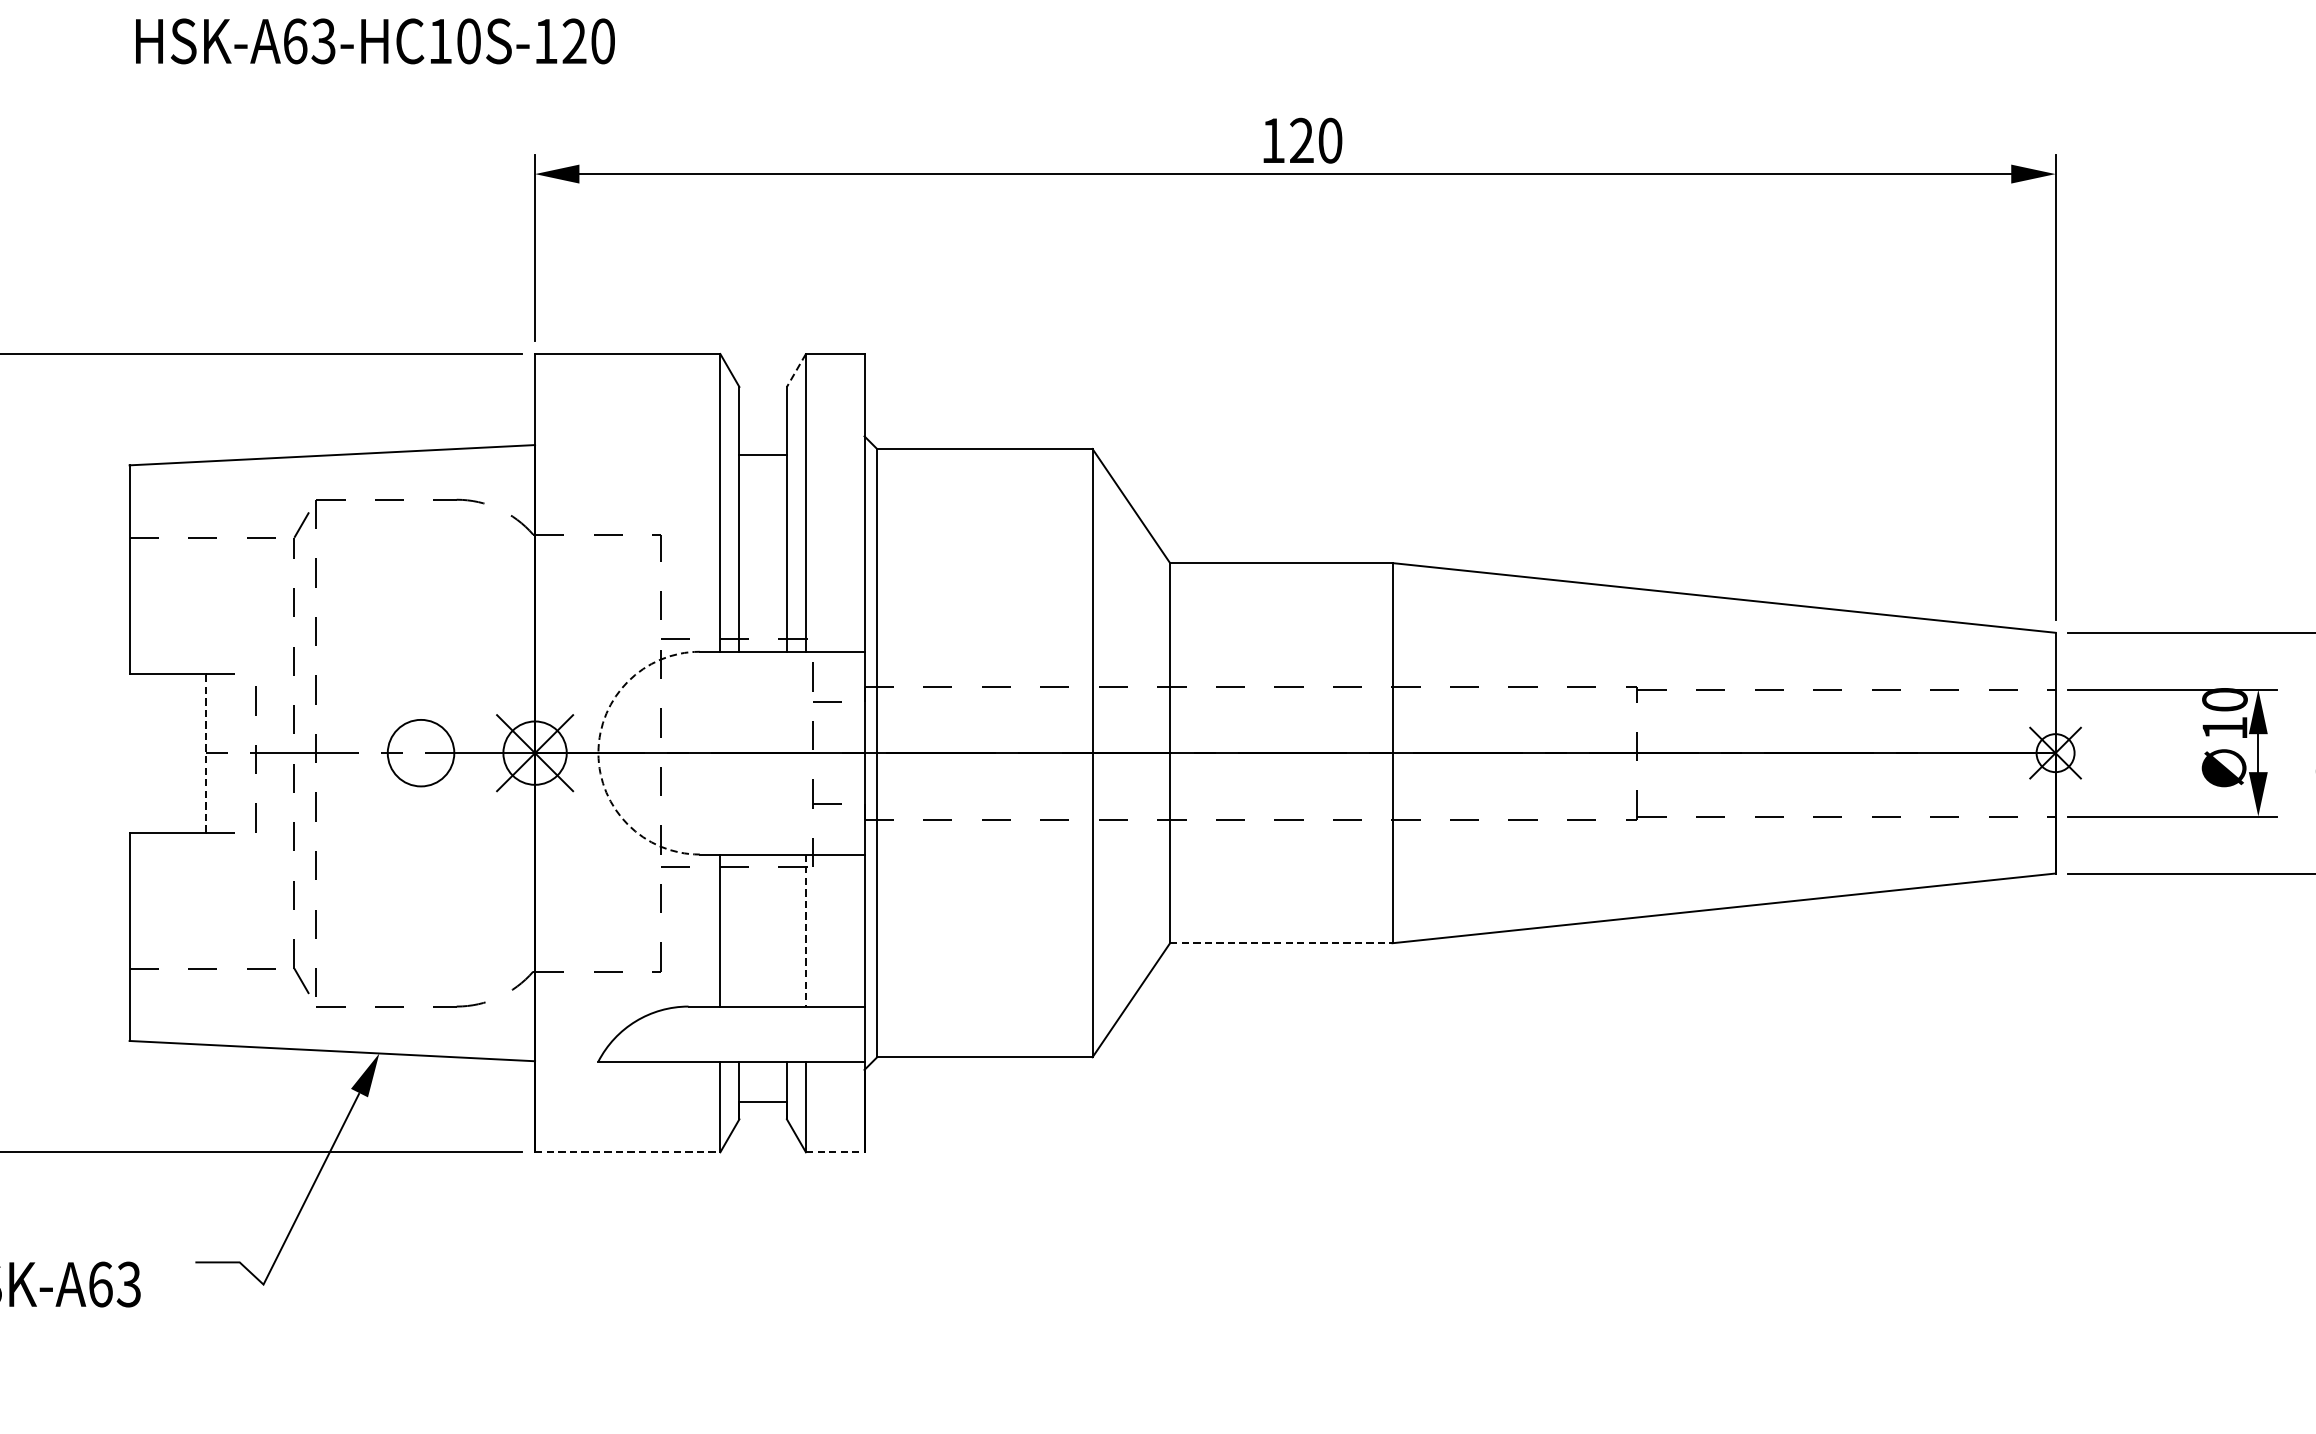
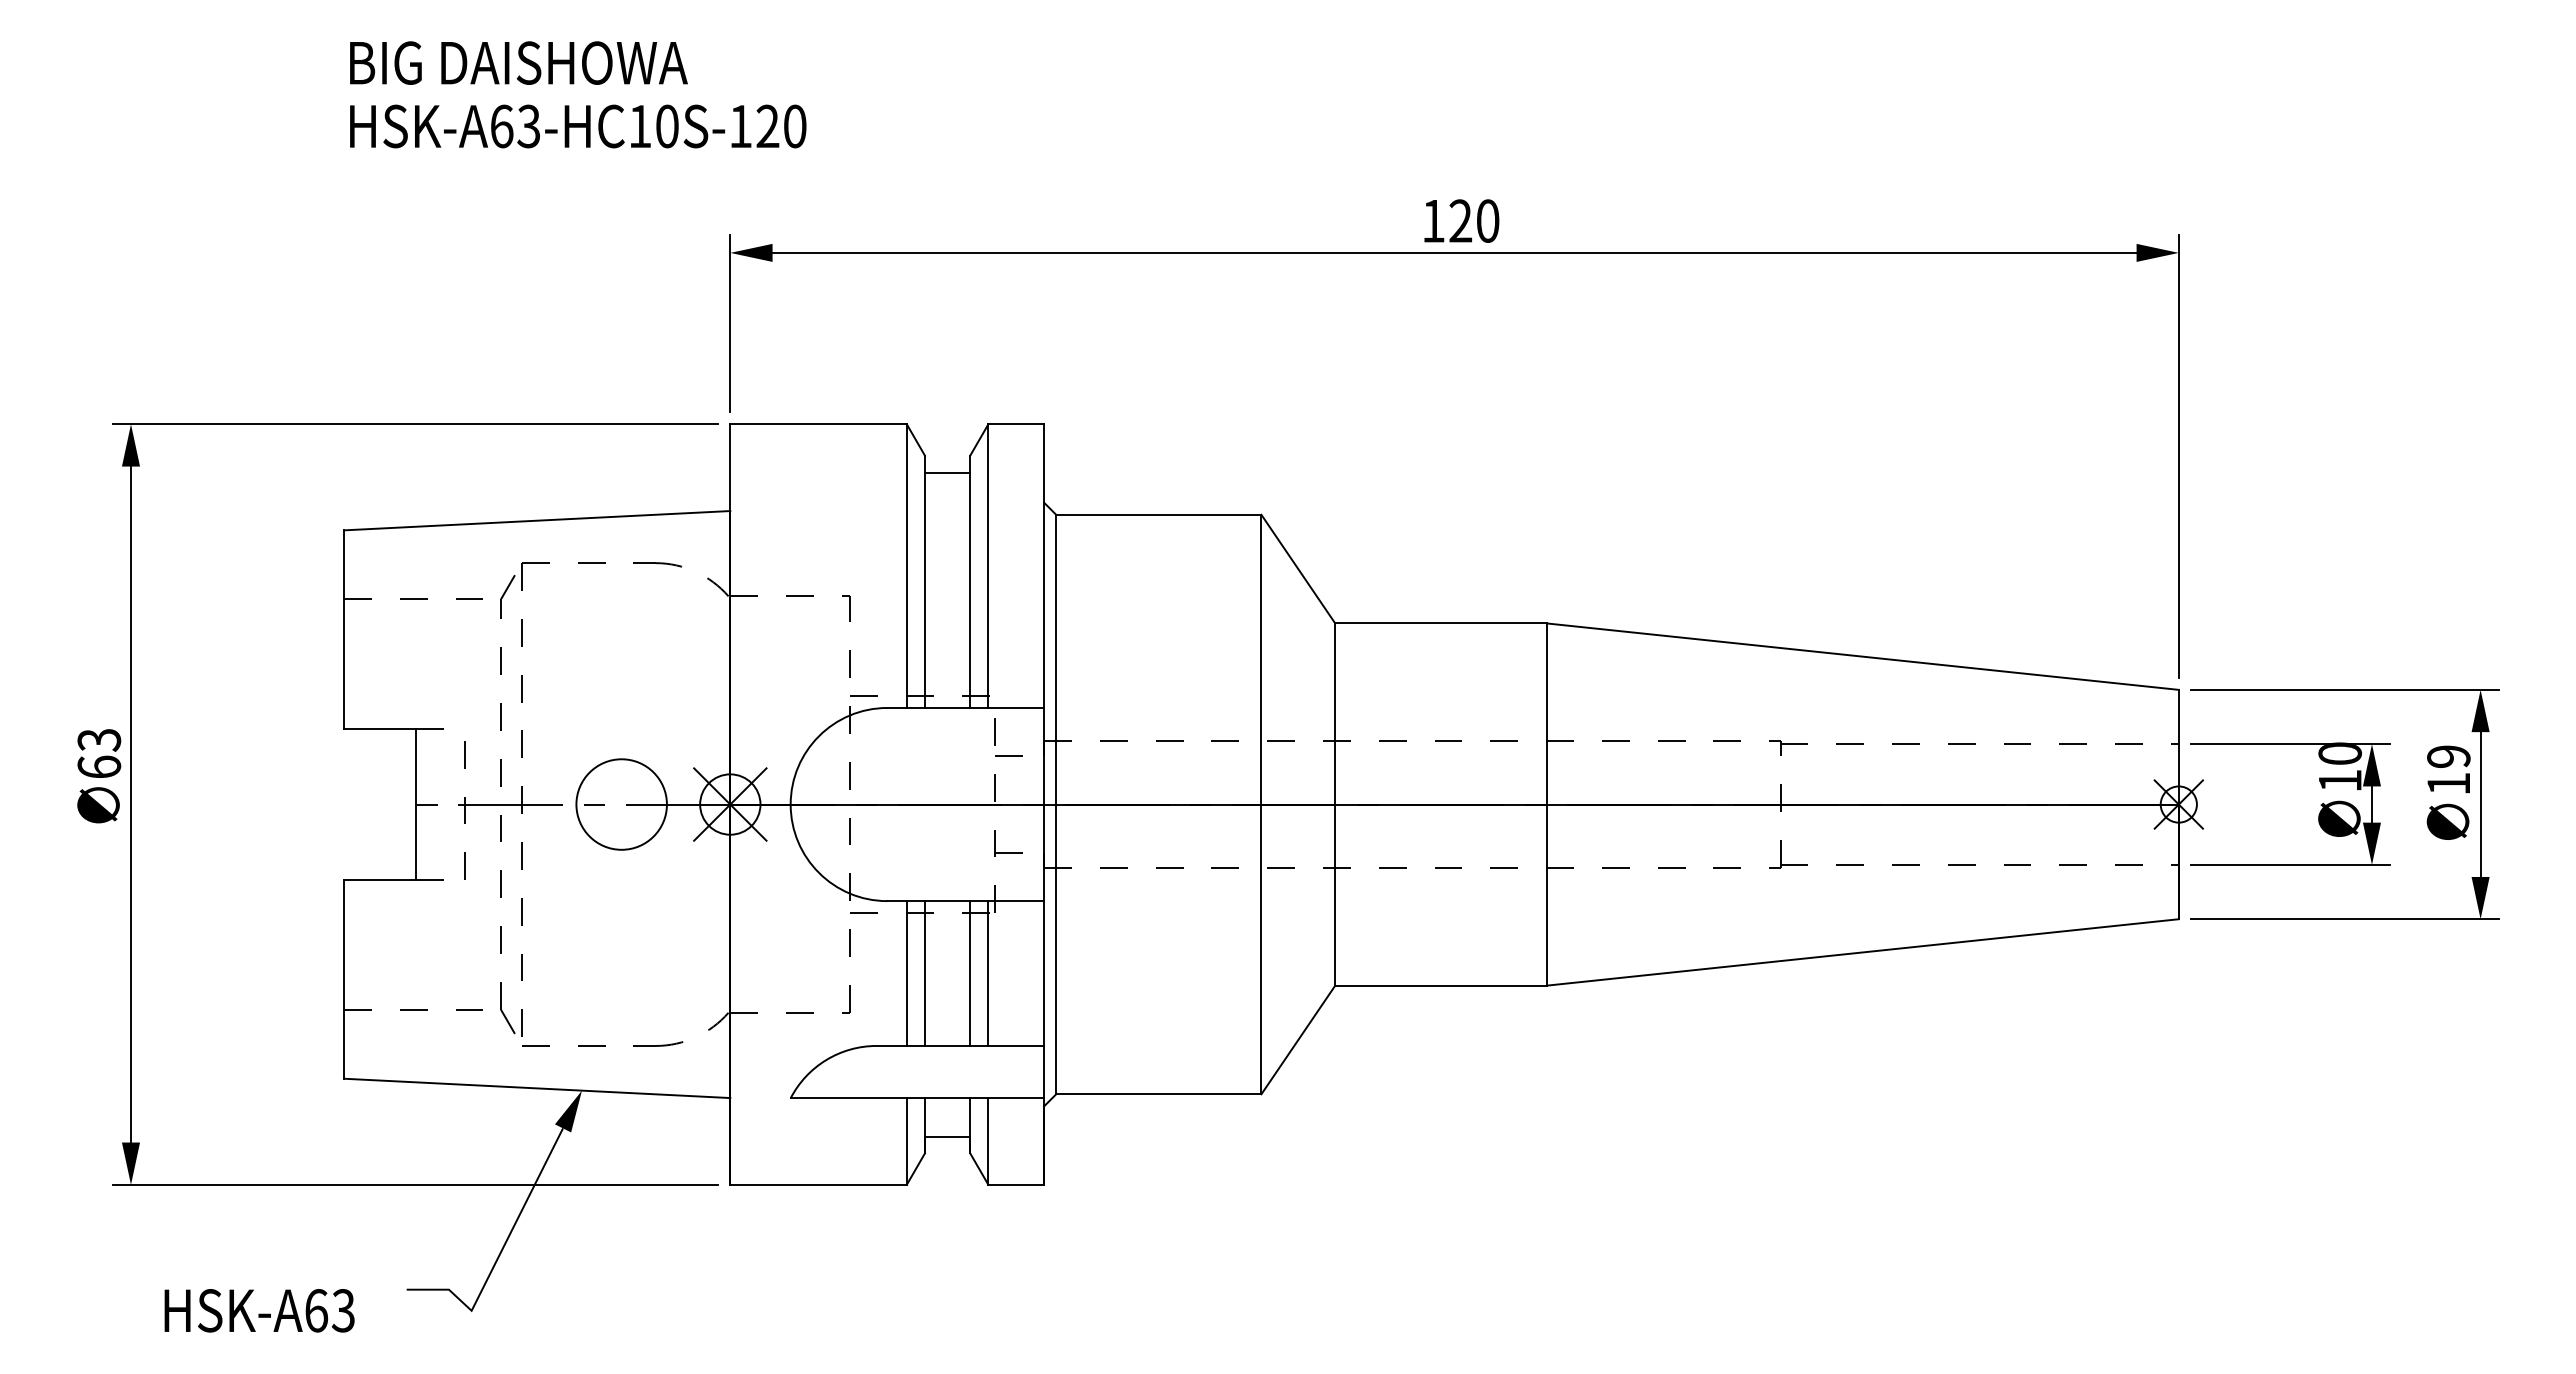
line: (796, 371) -> (979, 440), dashed -> solid
line: (763, 454) -> (947, 472), moved
line: (205, 753) -> (416, 804), dashed -> solid
circle: (420, 753) -> (621, 804), size x1.43
arc: (598, 753) -> (790, 804), dashed -> solid
line: (738, 930) -> (924, 973), added
line: (787, 930) -> (970, 973), added
line: (806, 931) -> (988, 974), dashed -> solid
line: (1281, 943) -> (1441, 985), dashed -> solid
line: (628, 1151) -> (819, 1184), dashed -> solid
line: (835, 1151) -> (1016, 1184), dashed -> solid

